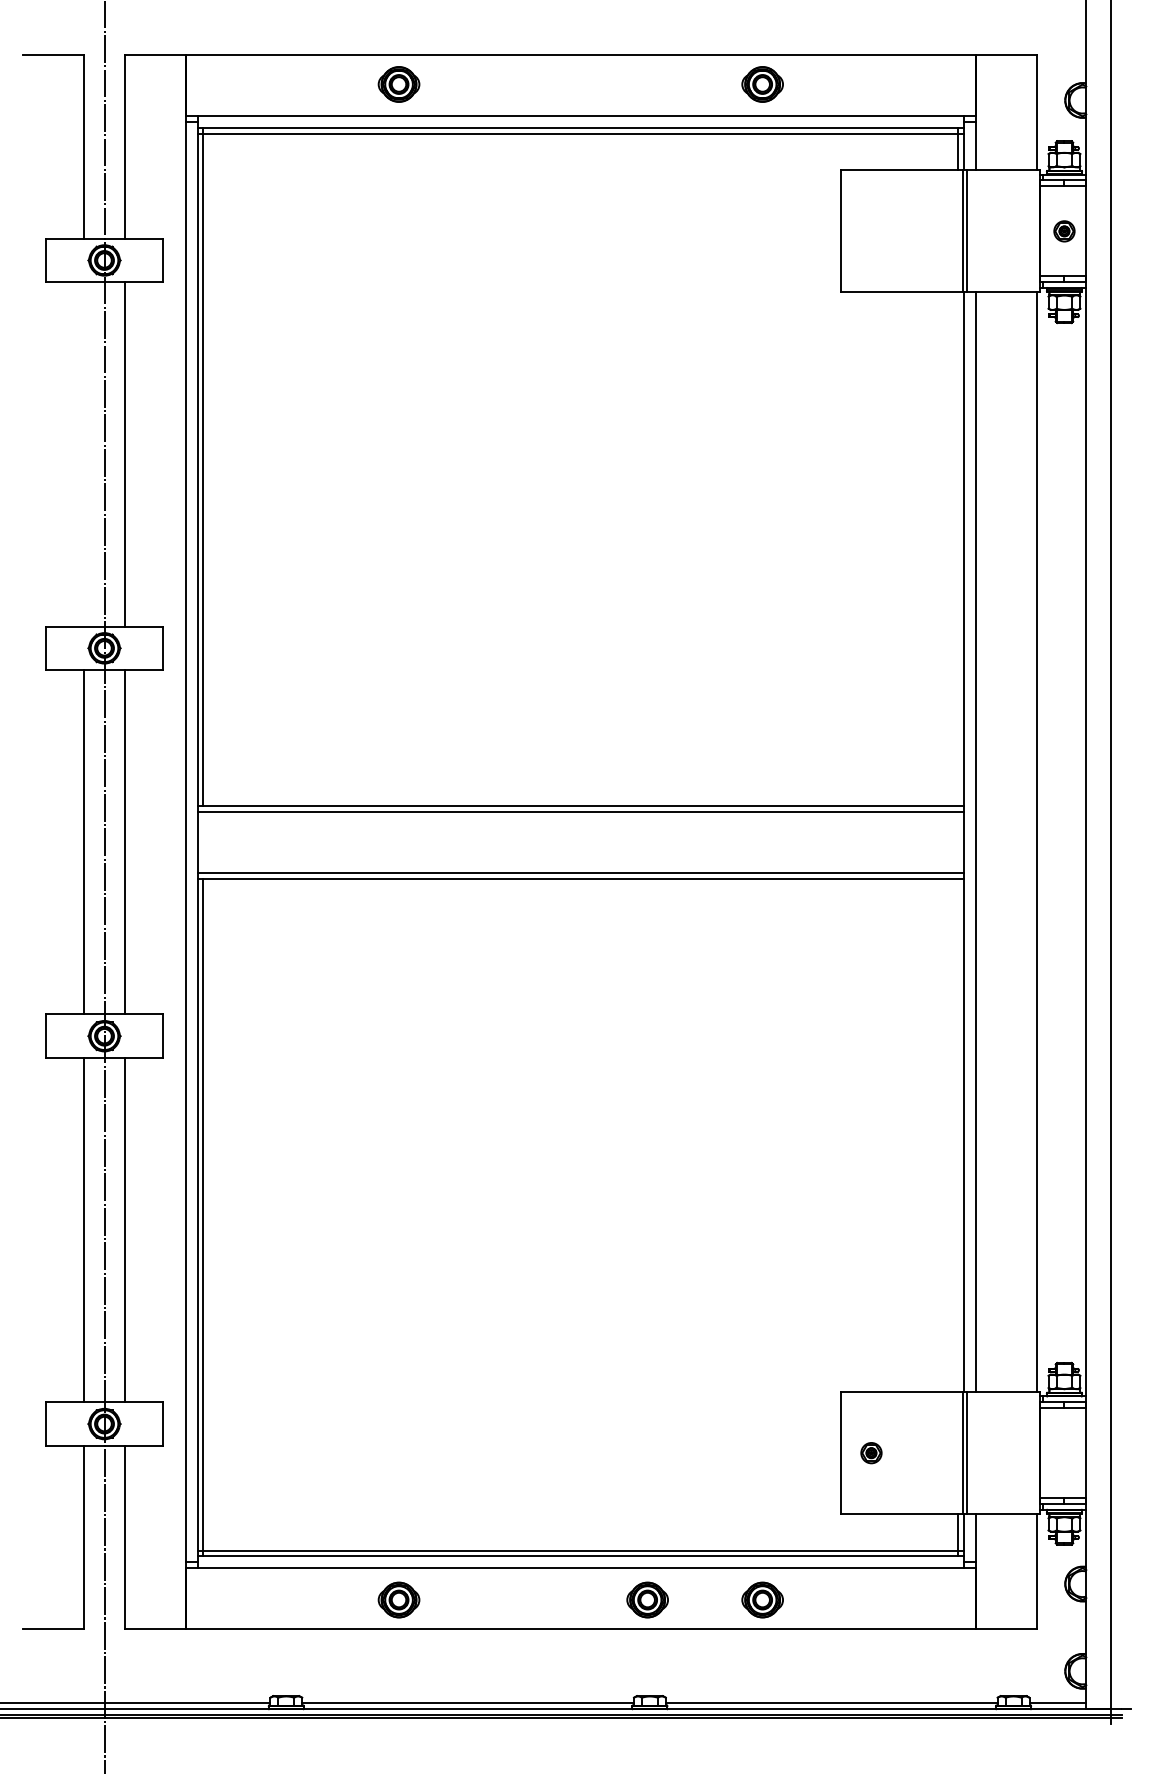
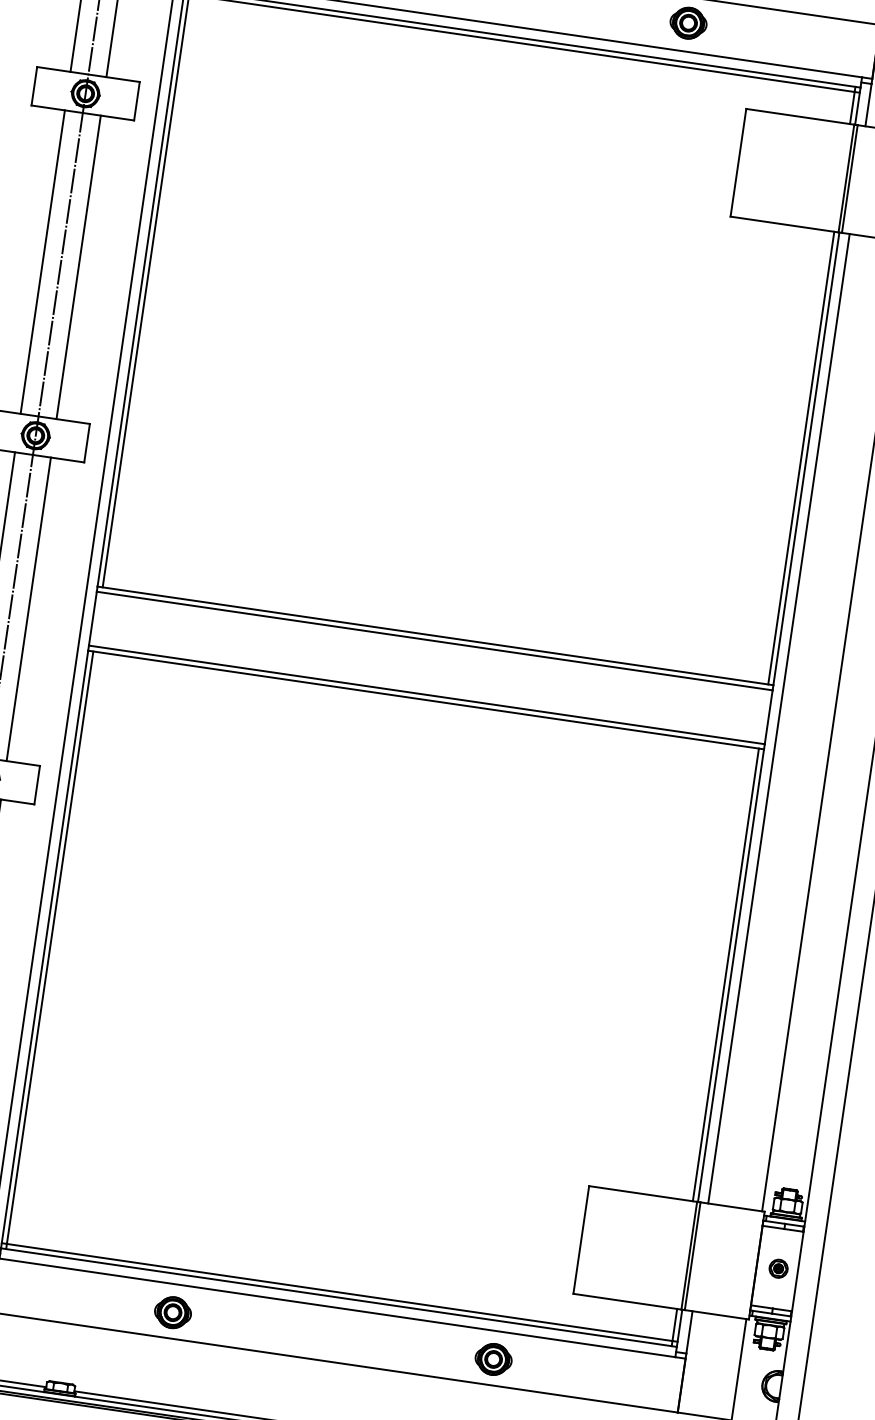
line: (84, 454) -> (43, 262), added
line: (958, 548) -> (801, 457), added
line: (958, 1135) -> (726, 975), added
part: (871, 1453) -> (778, 1269), moved
part: (647, 1599) -> (392, 1344), removed

